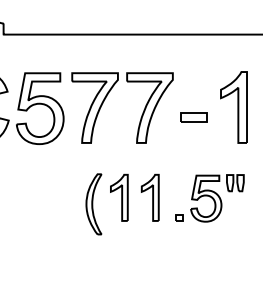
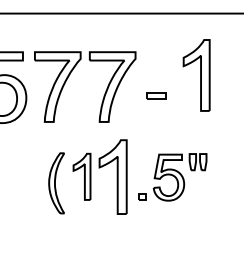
part: (233, 107) -> (196, 75), moved
part: (193, 117) -> (156, 96), size x0.7
part: (149, 197) -> (112, 176), size x1.6

